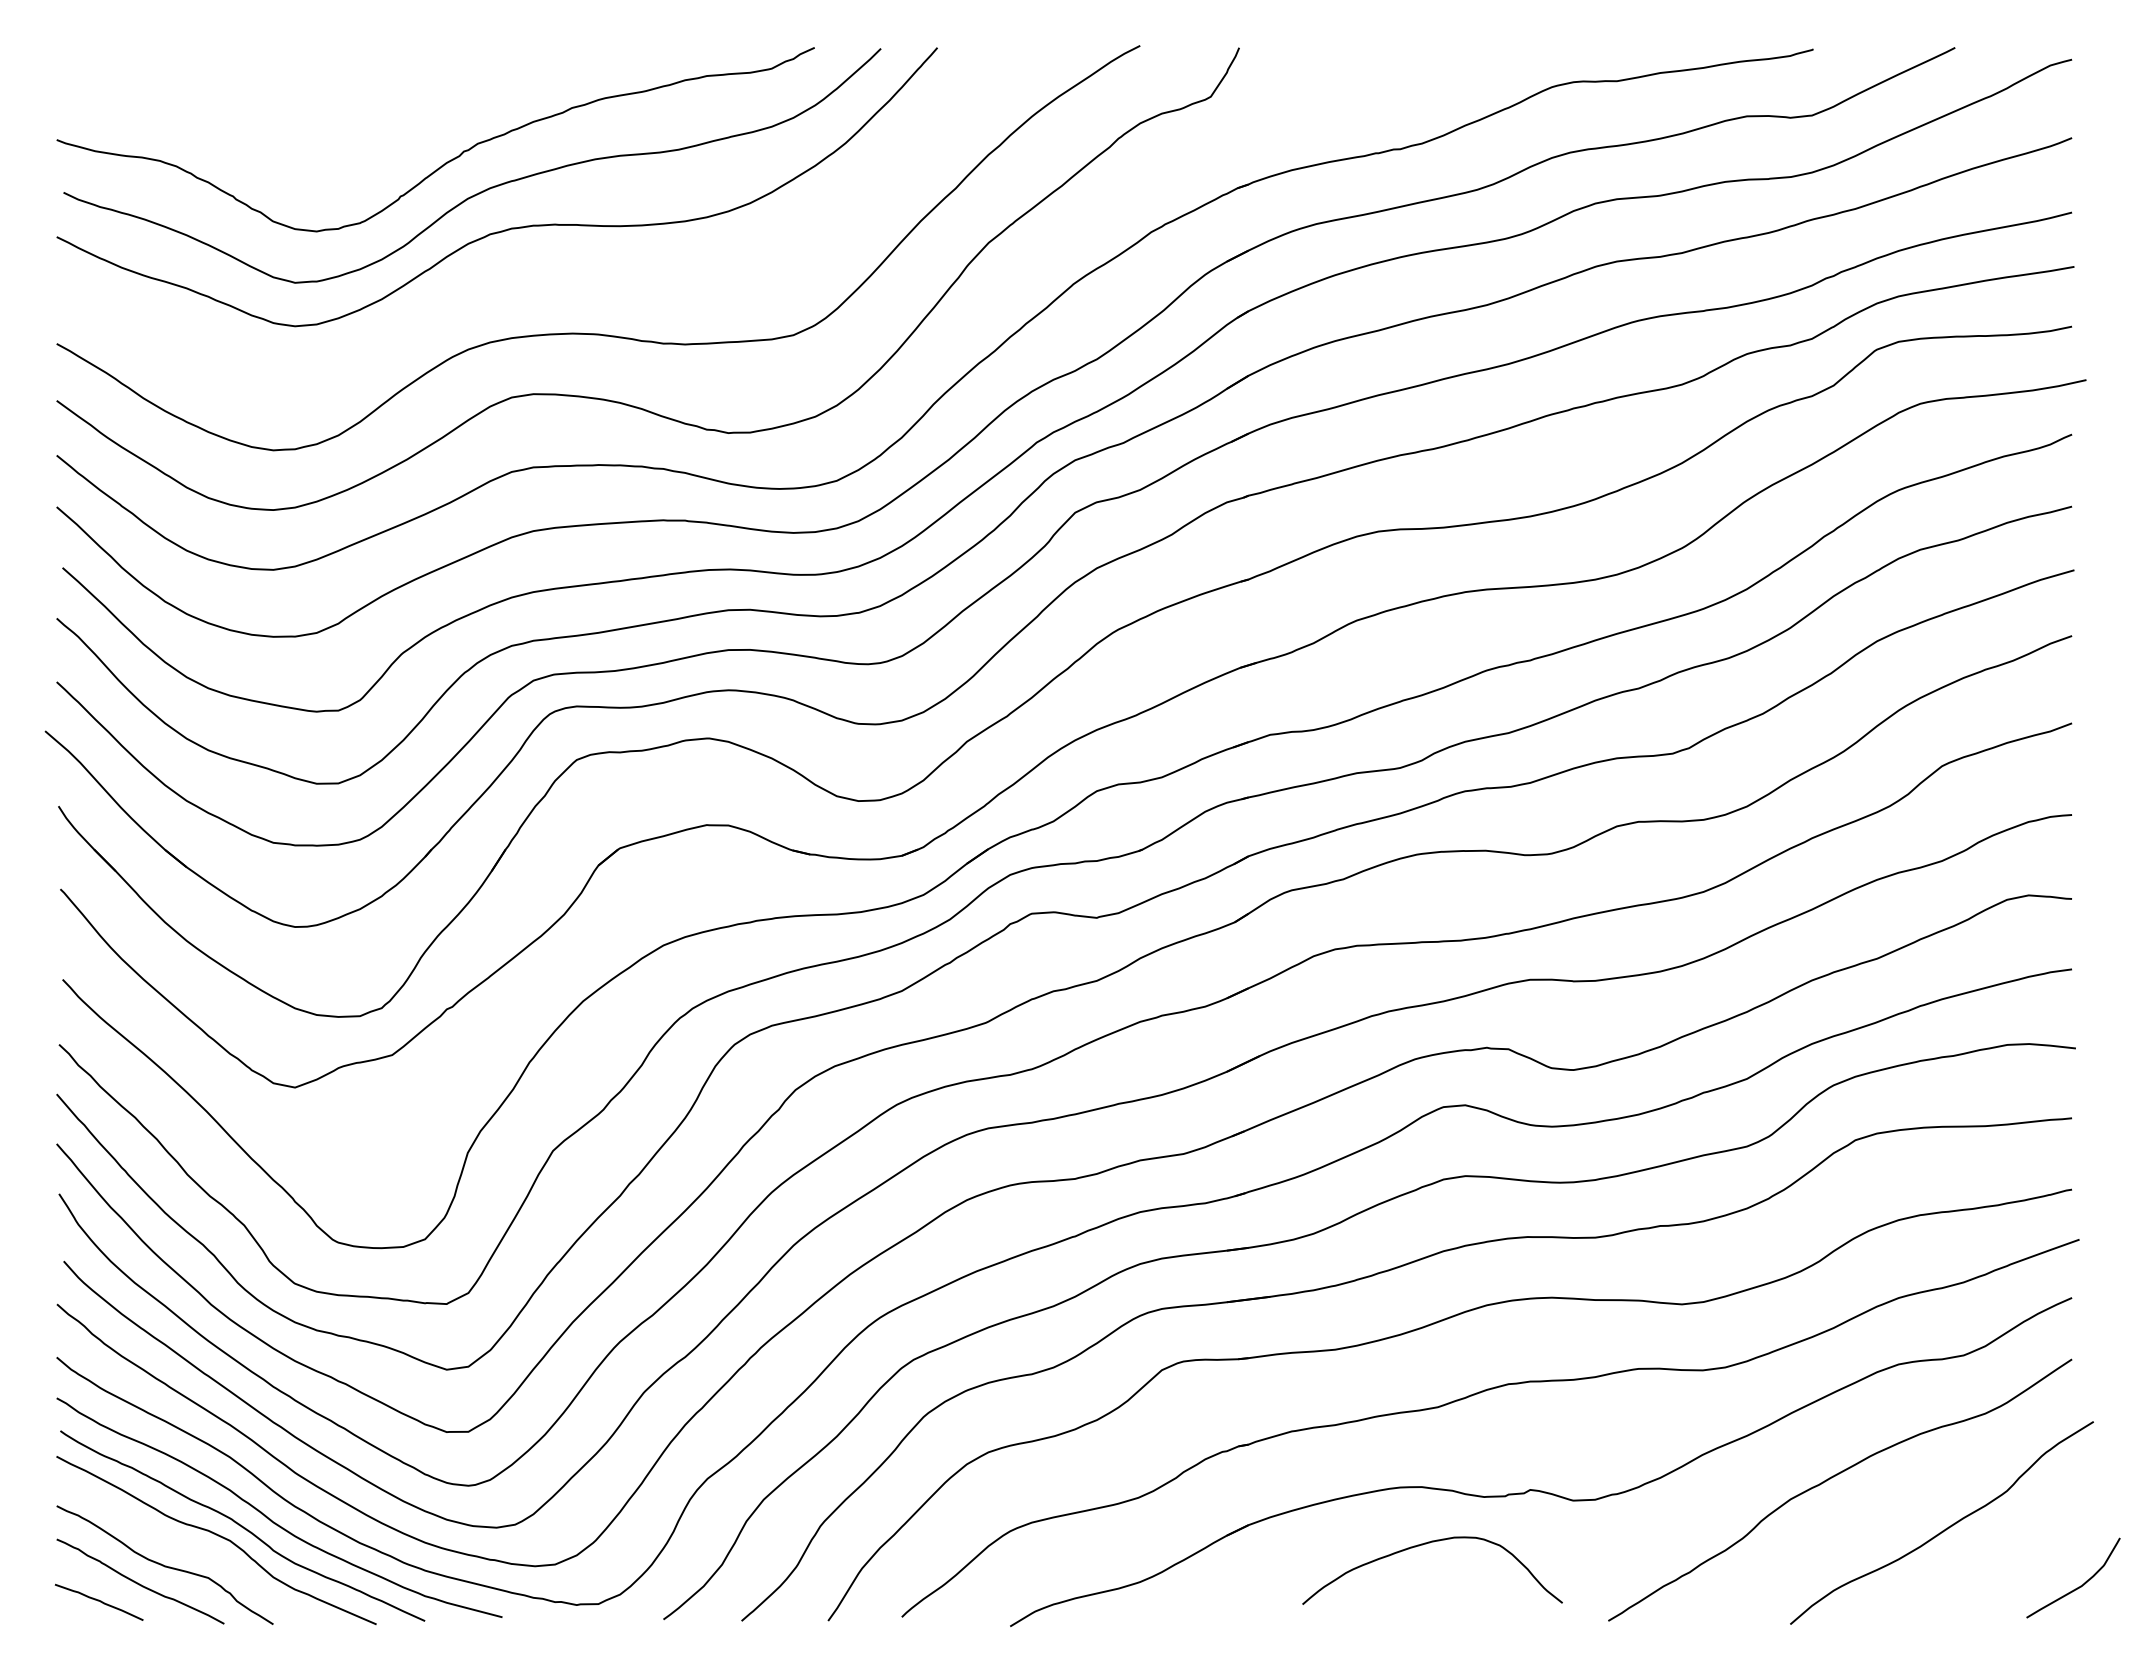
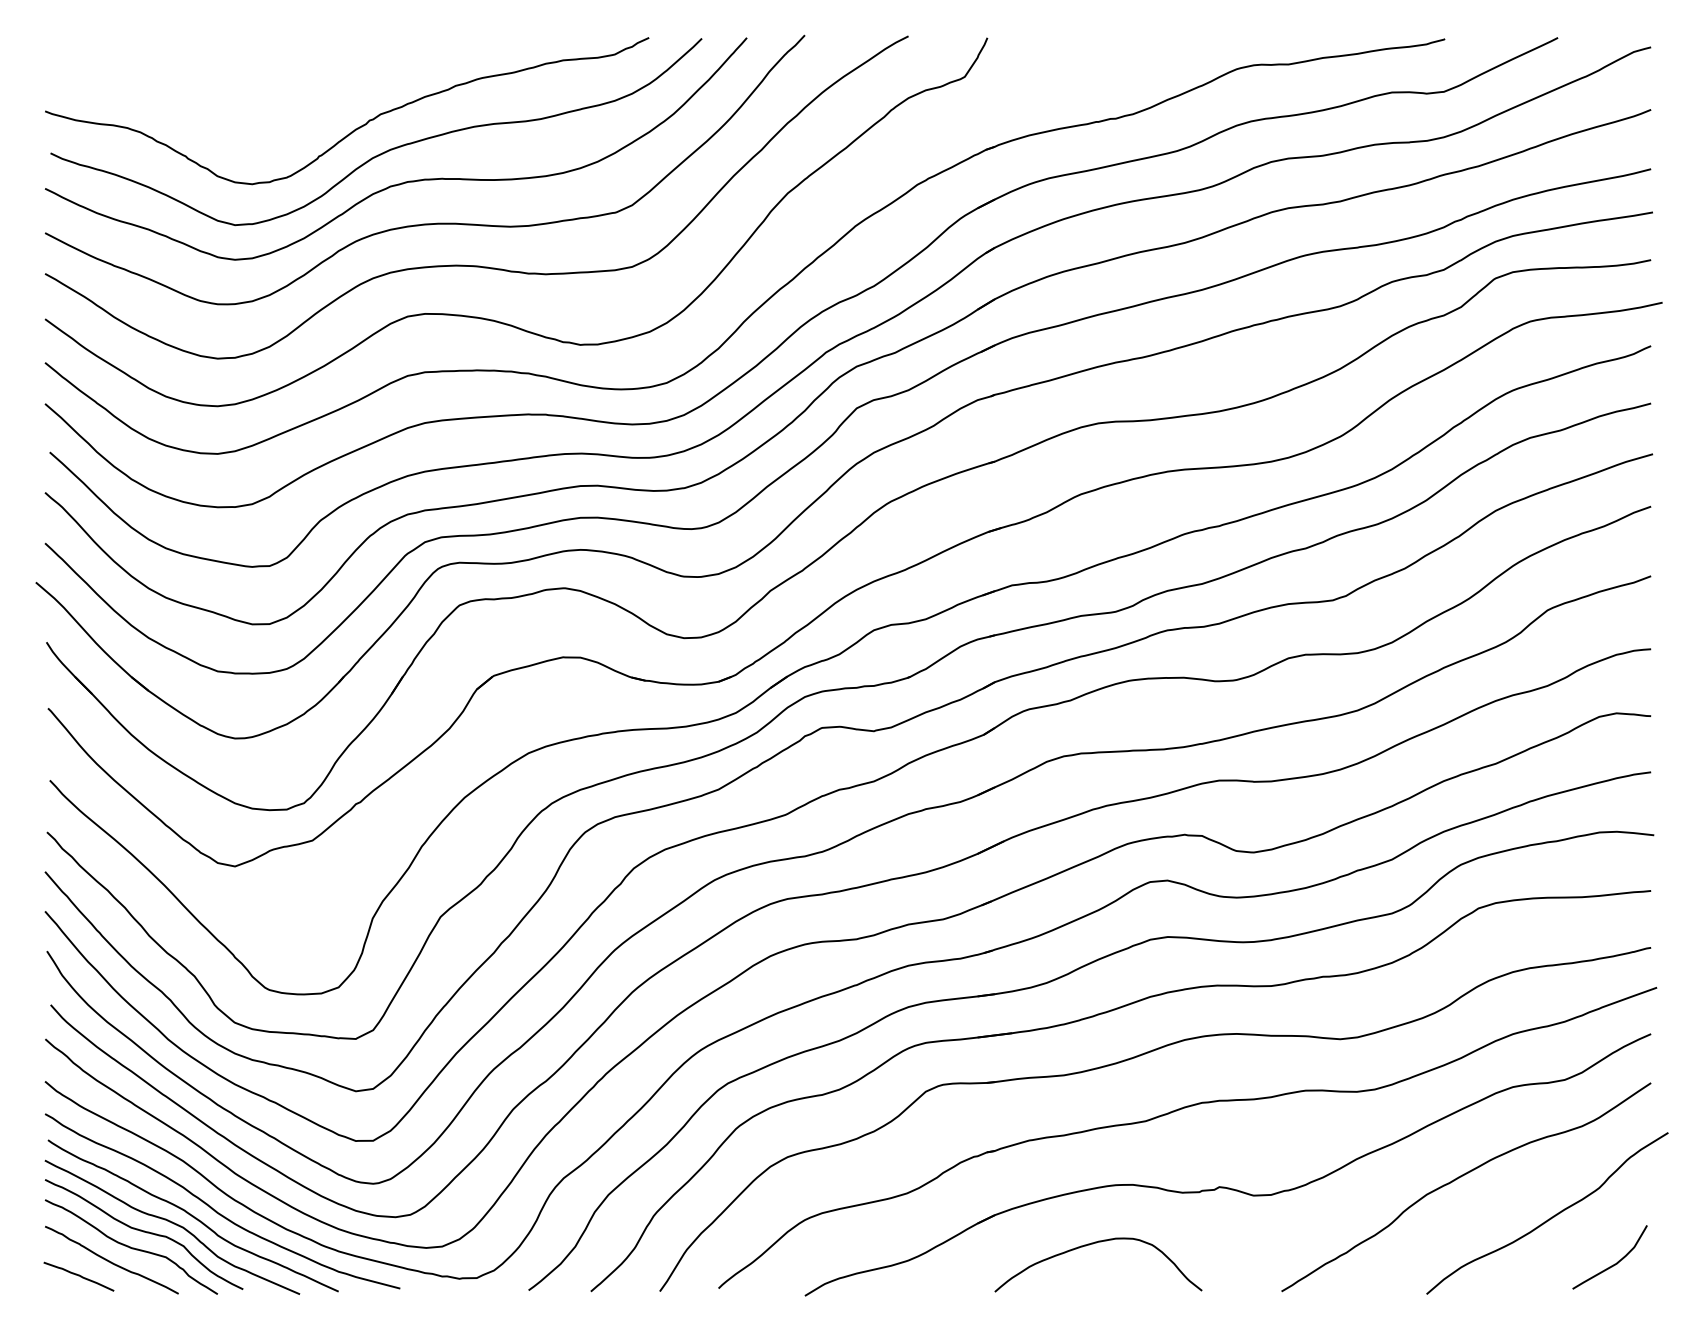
curve: (536, 280) -> (427, 223), added
curve: (1426, 1544) -> (1093, 1244), moved
curve: (180, 1546) -> (143, 1232), added
curve: (2078, 1586) -> (1614, 1264), moved

